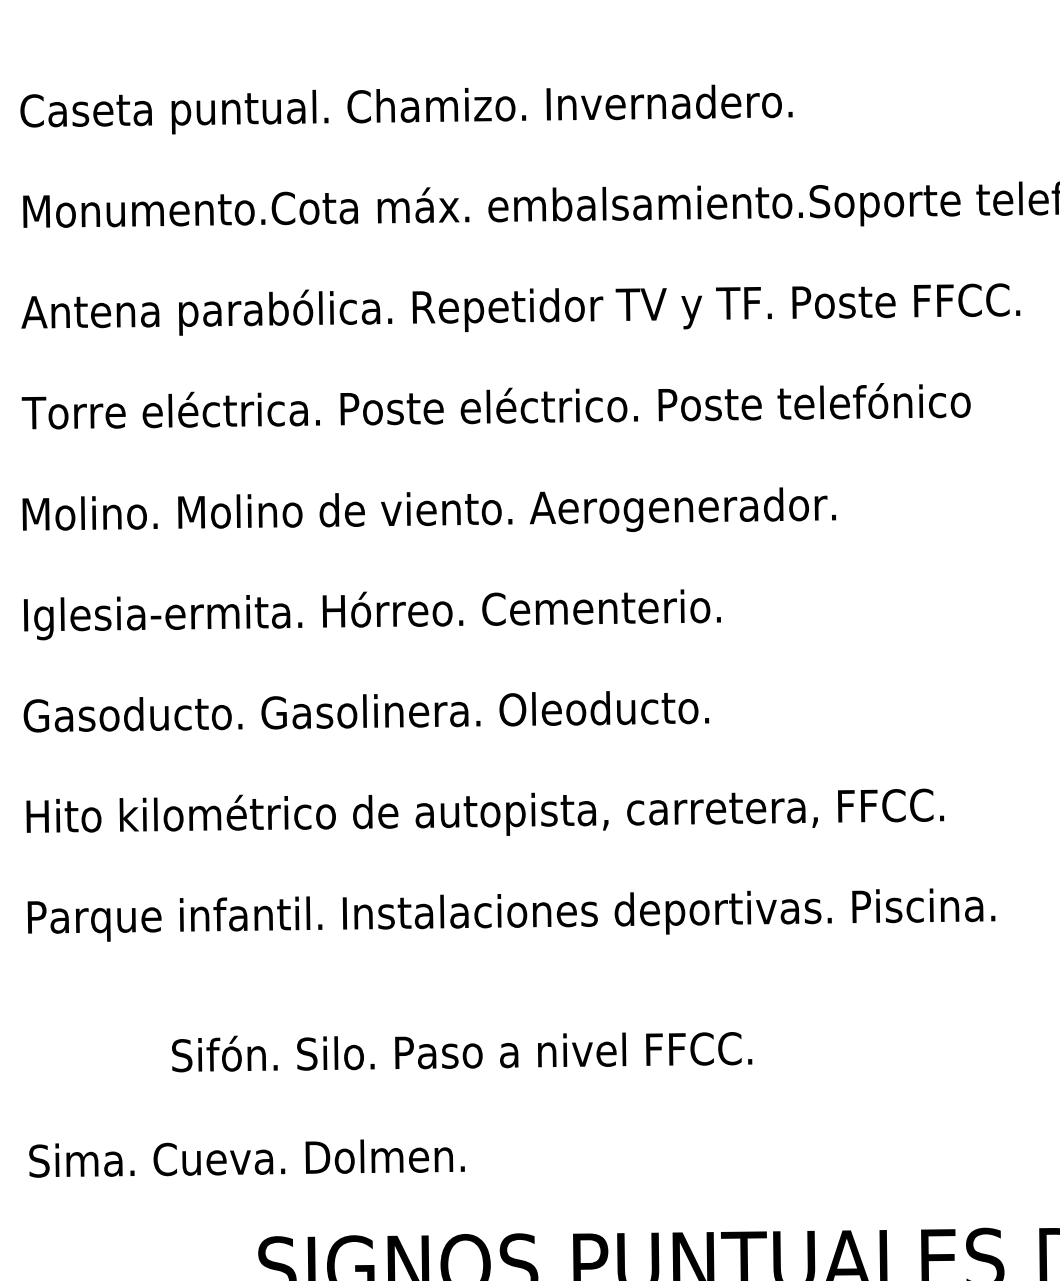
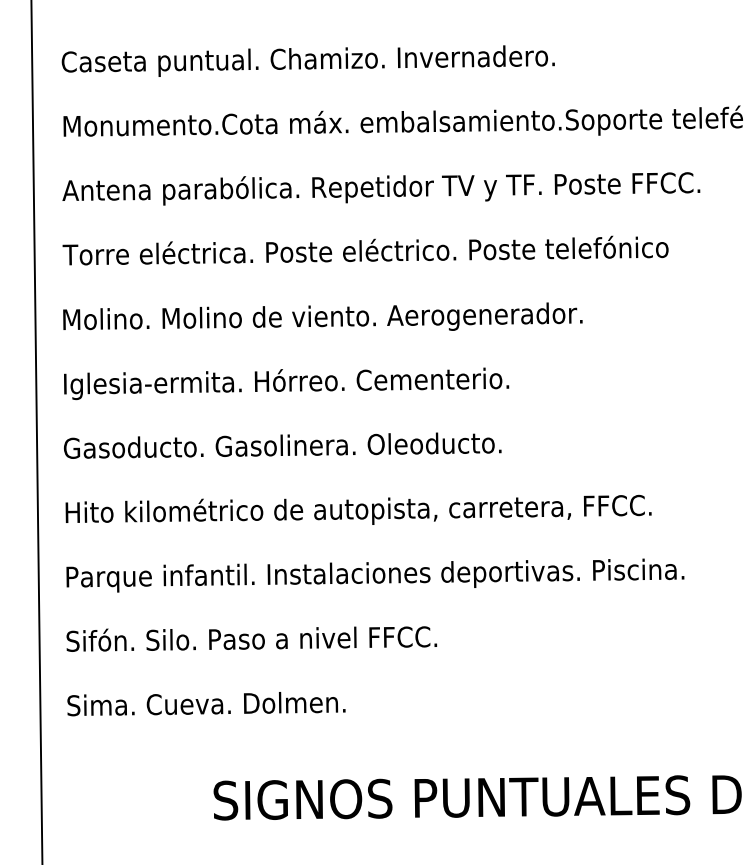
text: (461, 1051) -> (251, 638), moved
text: (247, 1159) -> (206, 704), moved

